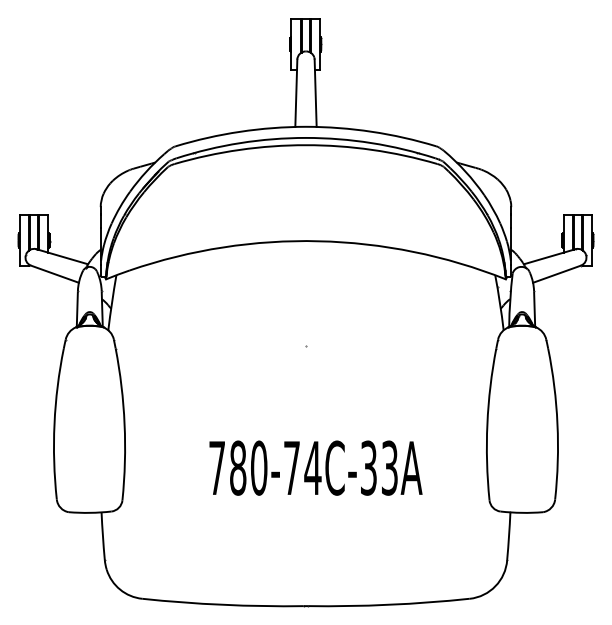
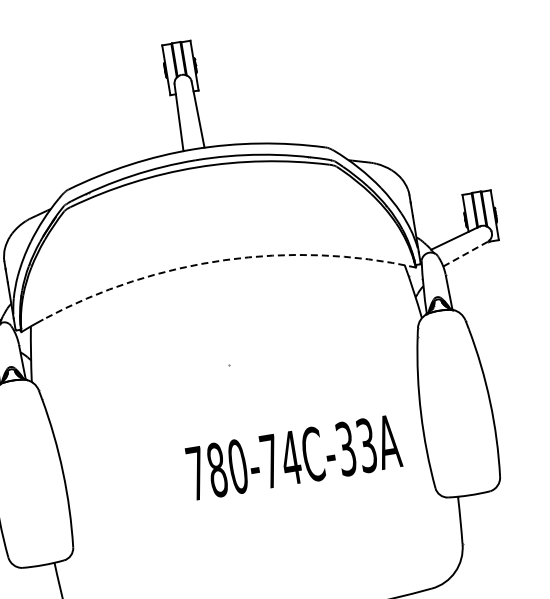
arc: (318, 241) -> (224, 260), solid -> dashed
line: (557, 274) -> (466, 254), solid -> dashed
text: (315, 467) -> (293, 456), moved

